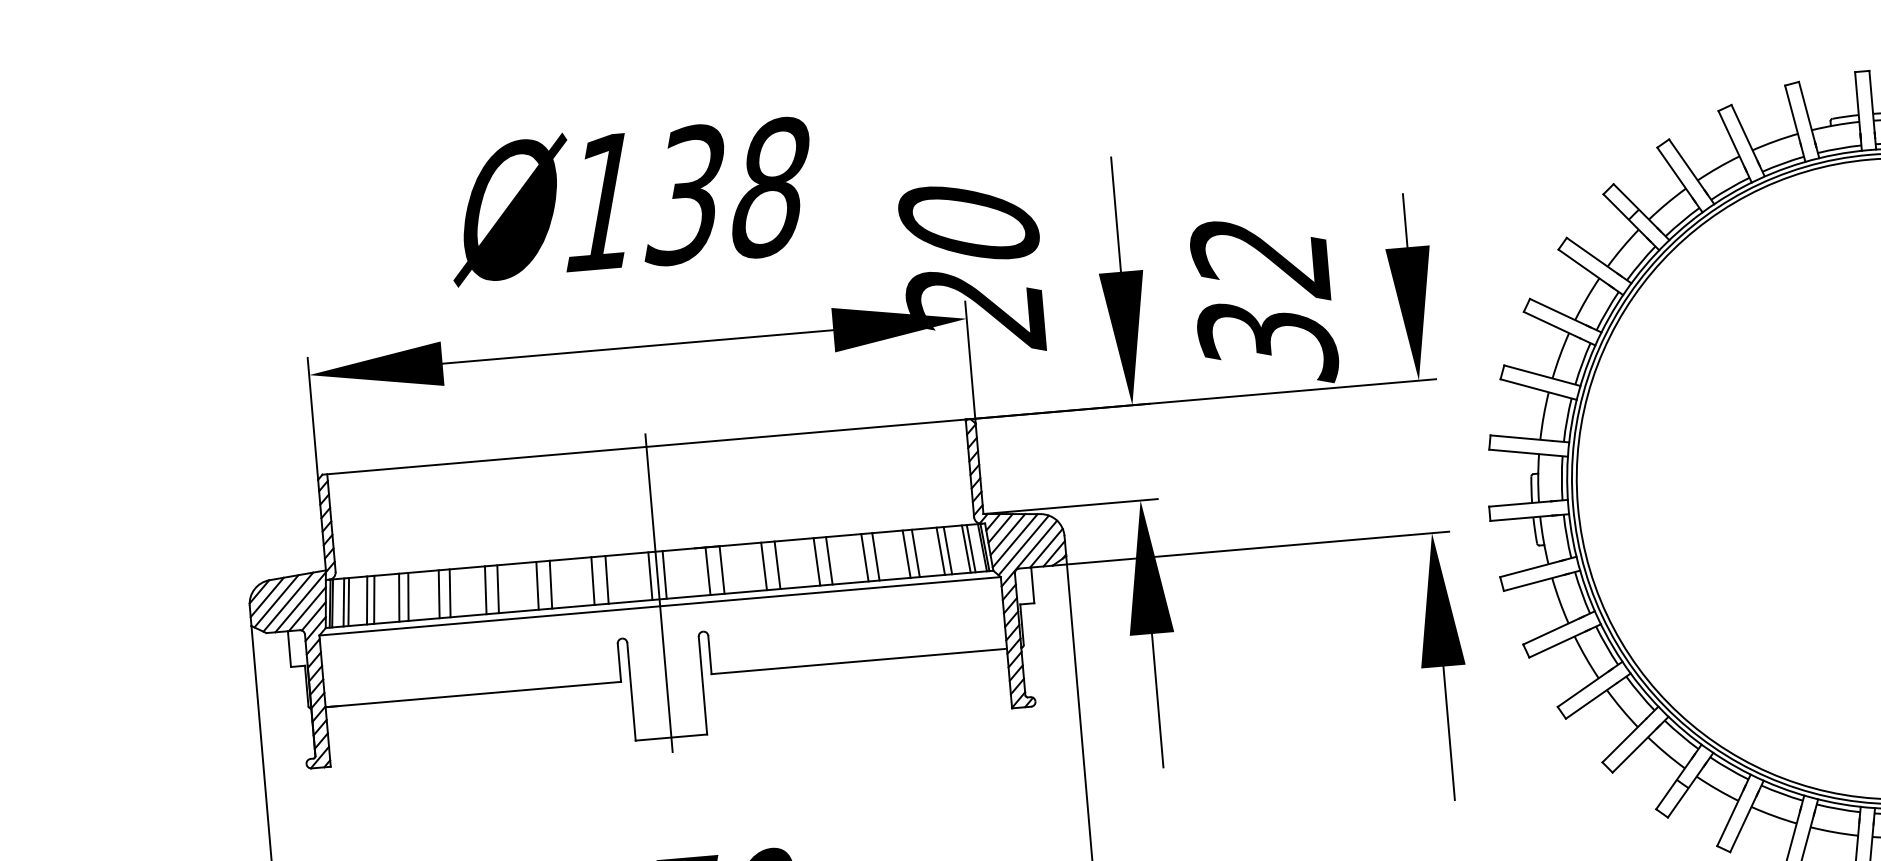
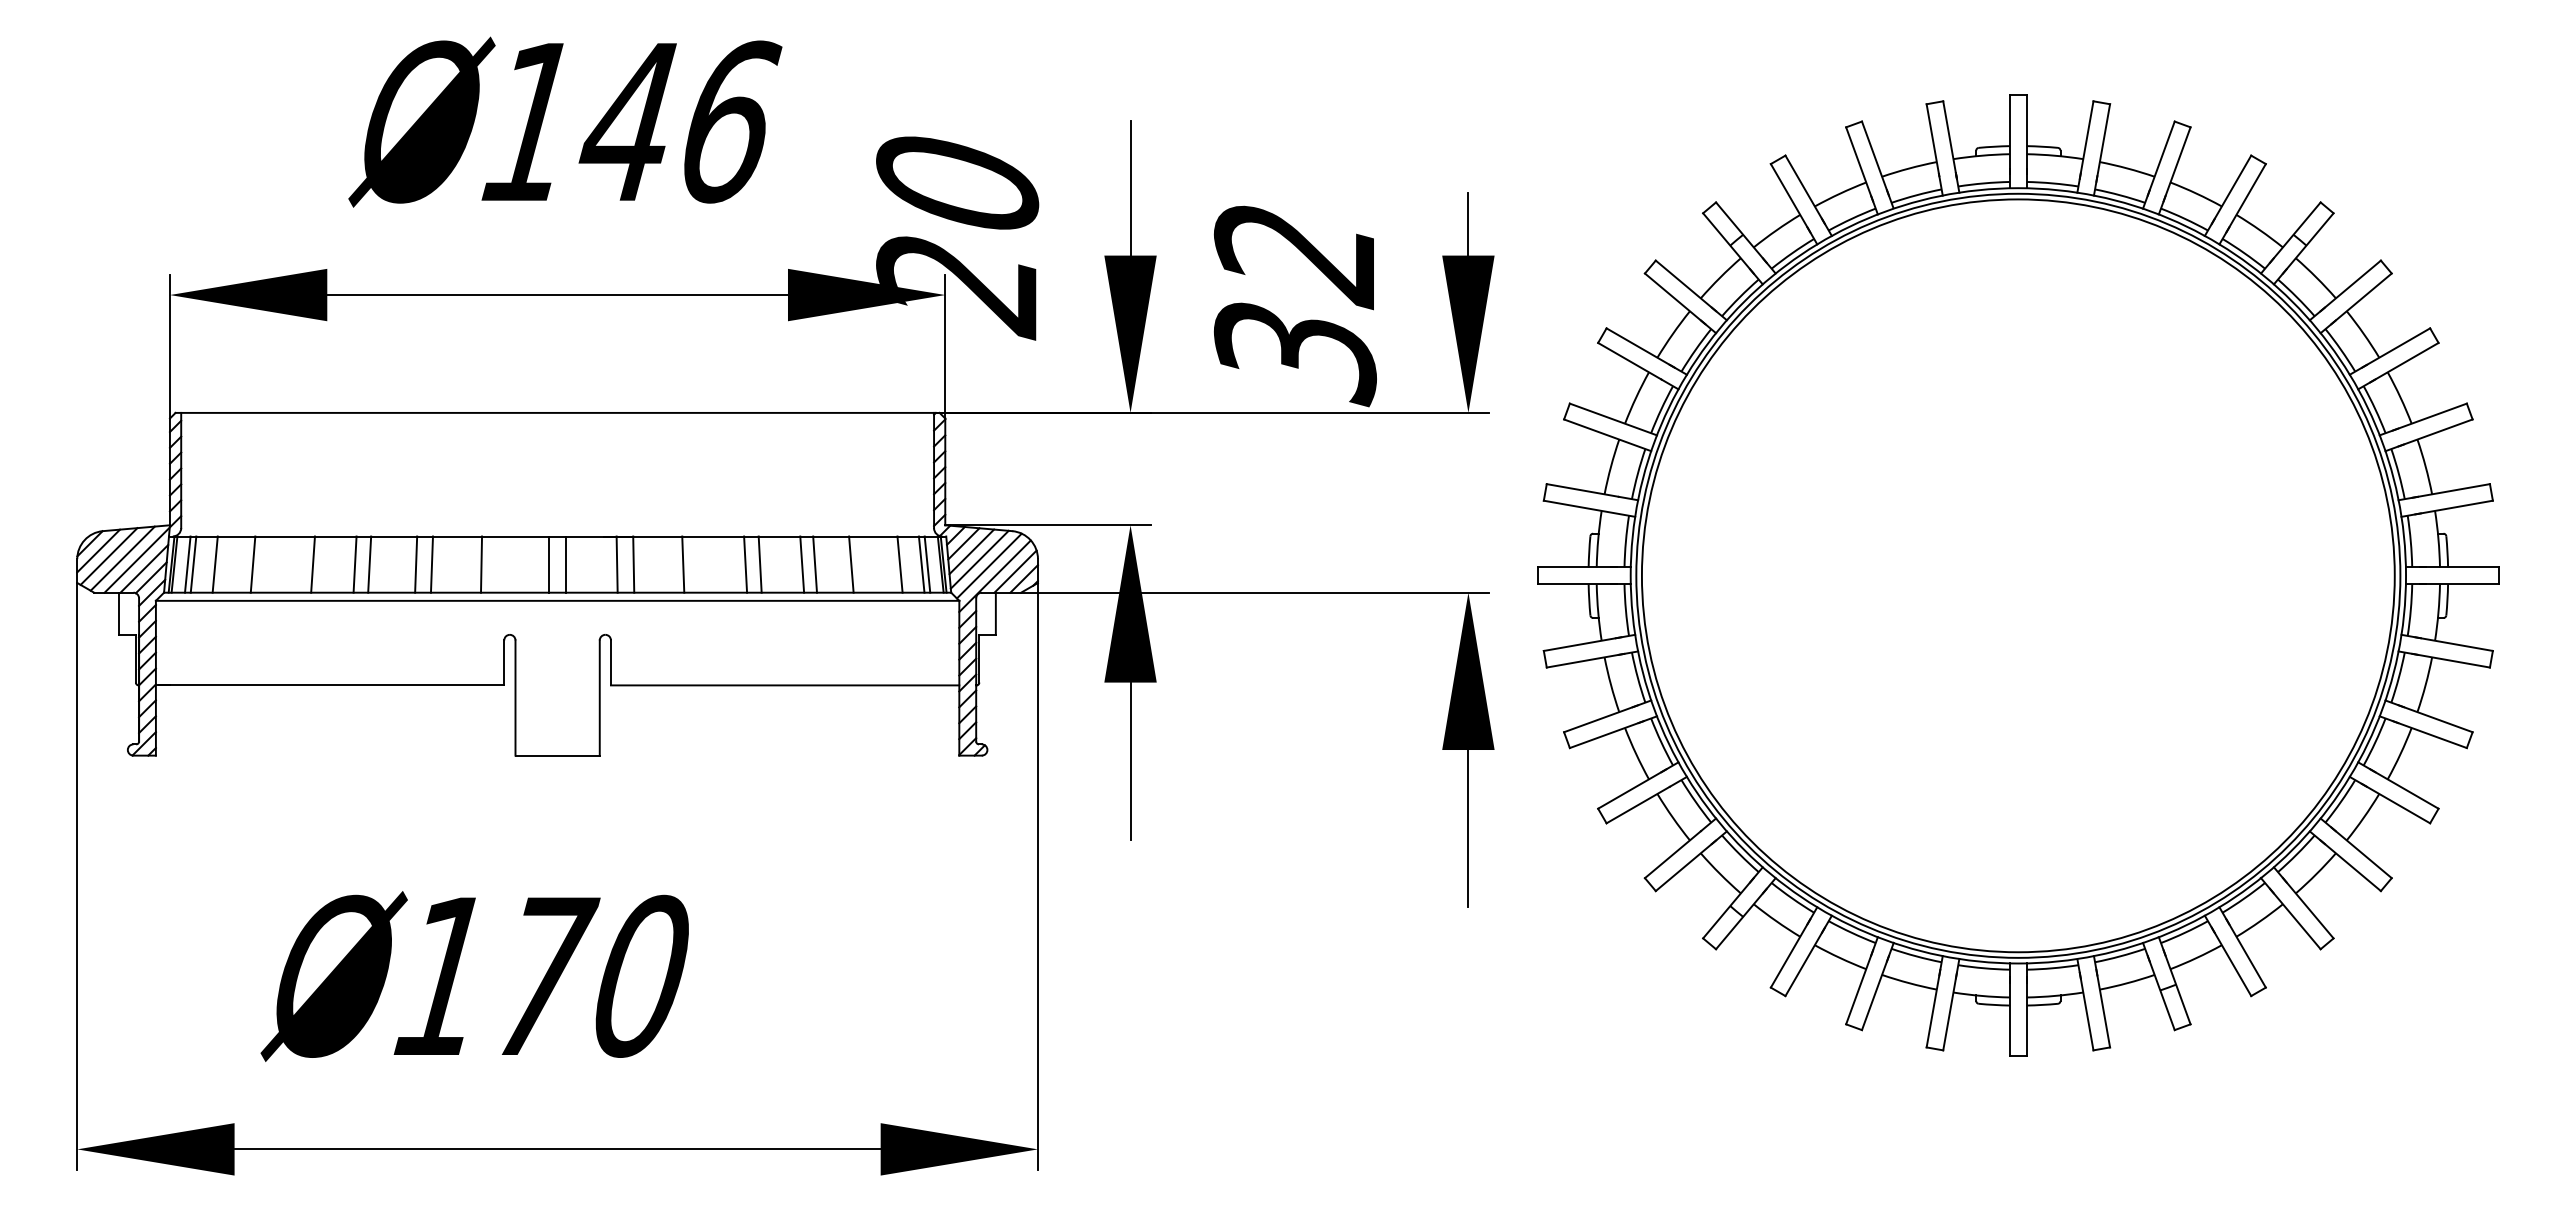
text: (727, 190) -> (678, 121), 138 -> 146
line: (940, 551) -> (891, 564), removed
line: (915, 553) -> (861, 564), removed
line: (777, 565) -> (699, 564), removed
line: (606, 579) -> (497, 564), removed
line: (658, 593) -> (557, 585), removed
line: (439, 594) -> (300, 564), removed
line: (408, 596) -> (263, 564), removed
line: (374, 599) -> (223, 564), removed

